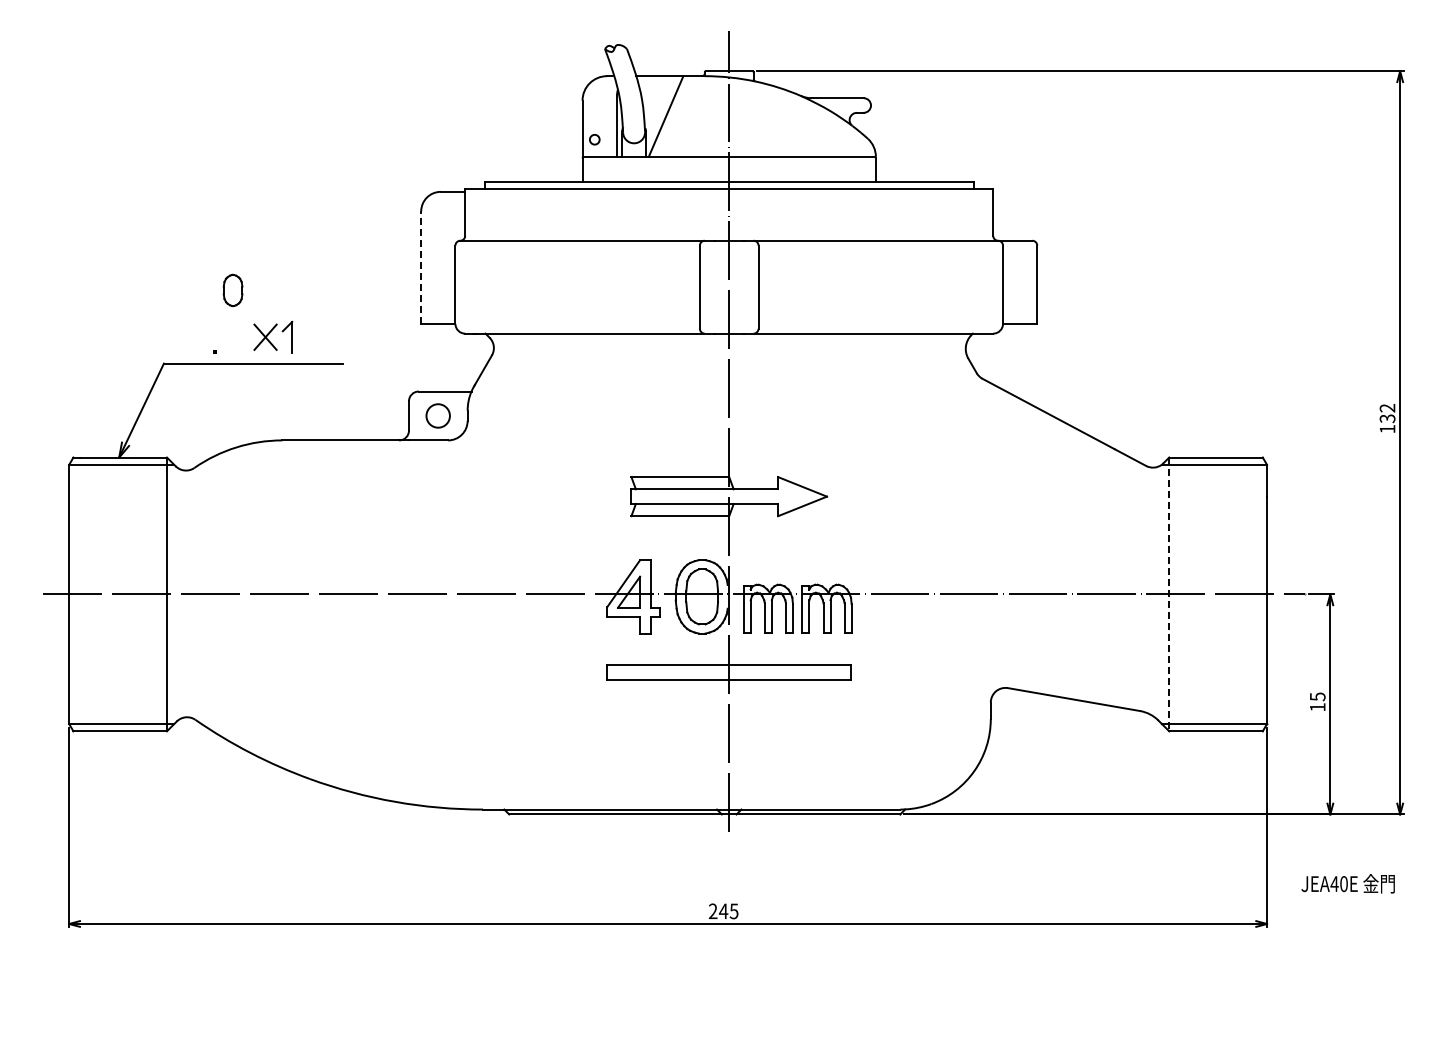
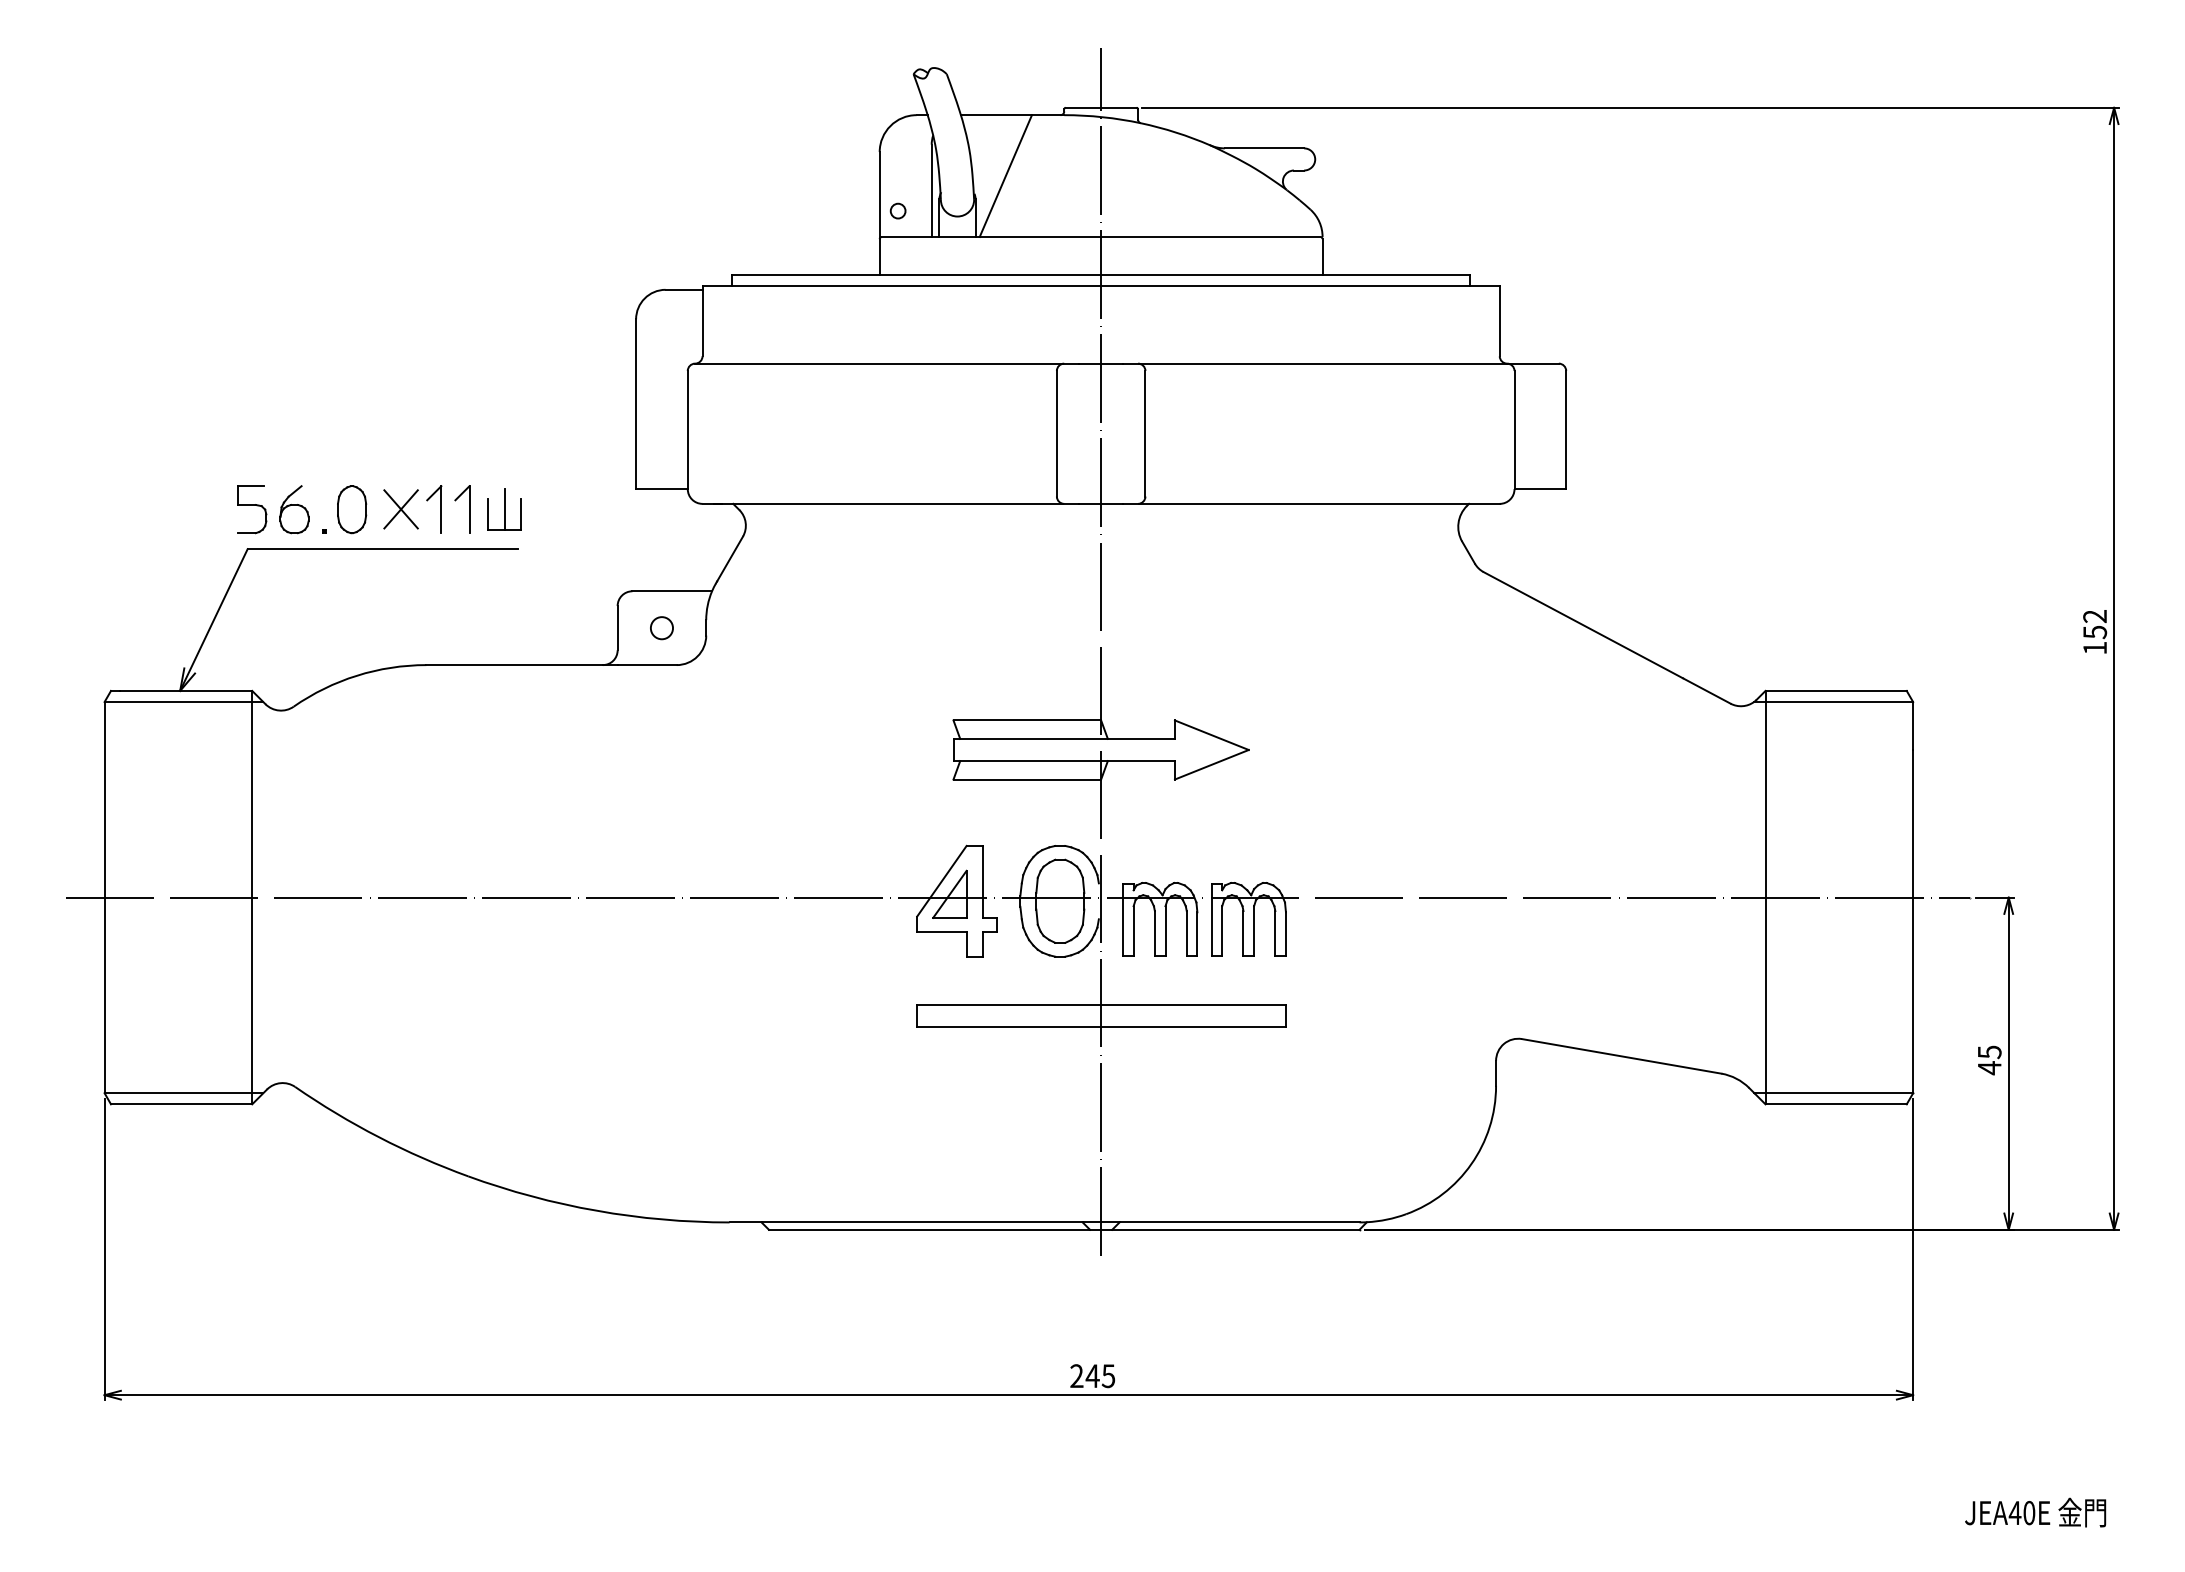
line: (421, 267) -> (636, 404), dashed -> solid
part: (232, 289) -> (351, 508), moved
part: (181, 336) -> (274, 508), added
part: (305, 336) -> (461, 508), added
part: (333, 337) -> (503, 509), added
circle: (438, 415) -> (662, 627), size x0.62
text: (1386, 418) -> (2093, 632), 132 -> 152
line: (1169, 594) -> (1765, 897), dashed -> solid
text: (1317, 707) -> (1989, 1068), 15 -> 45
text: (1347, 883) -> (2034, 1512), moved

